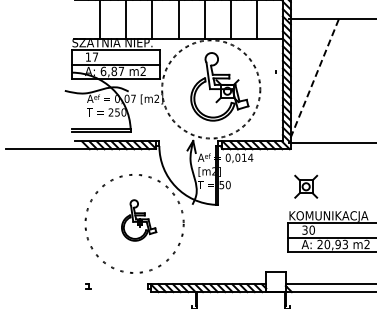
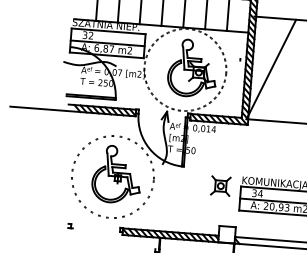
text: (91, 56) -> (87, 34), 17 -> 32
line: (313, 81) -> (271, 69), dashed -> solid
part: (306, 186) -> (221, 185), moved
part: (138, 220) -> (116, 174), size x1.67
text: (312, 229) -> (260, 193), 30 -> 34

